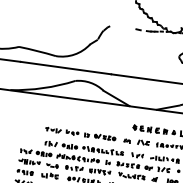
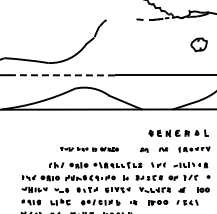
line: (66, 68) -> (62, 75), solid -> dashed
part: (80, 134) -> (89, 149), size x0.7
part: (143, 142) -> (163, 149), size x0.6

